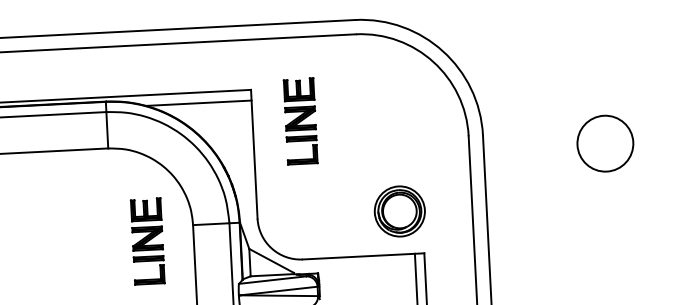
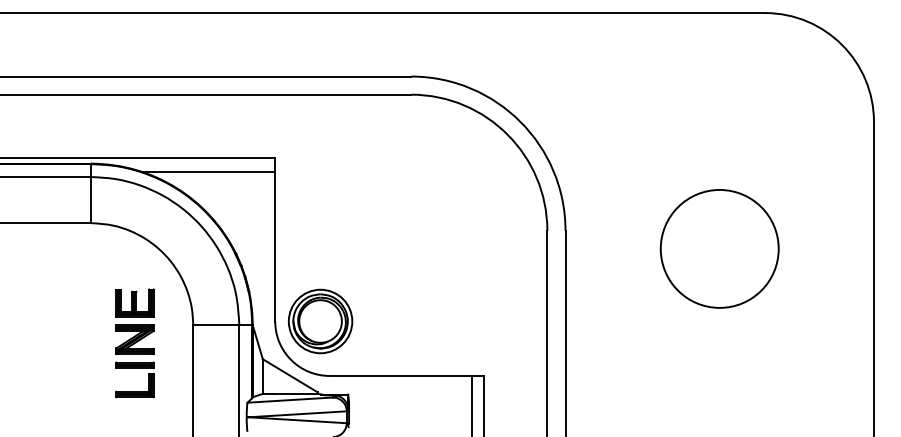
part: (300, 121) -> (335, 201), removed
circle: (605, 143) -> (719, 248), size x1.67
part: (399, 211) -> (320, 321), moved

